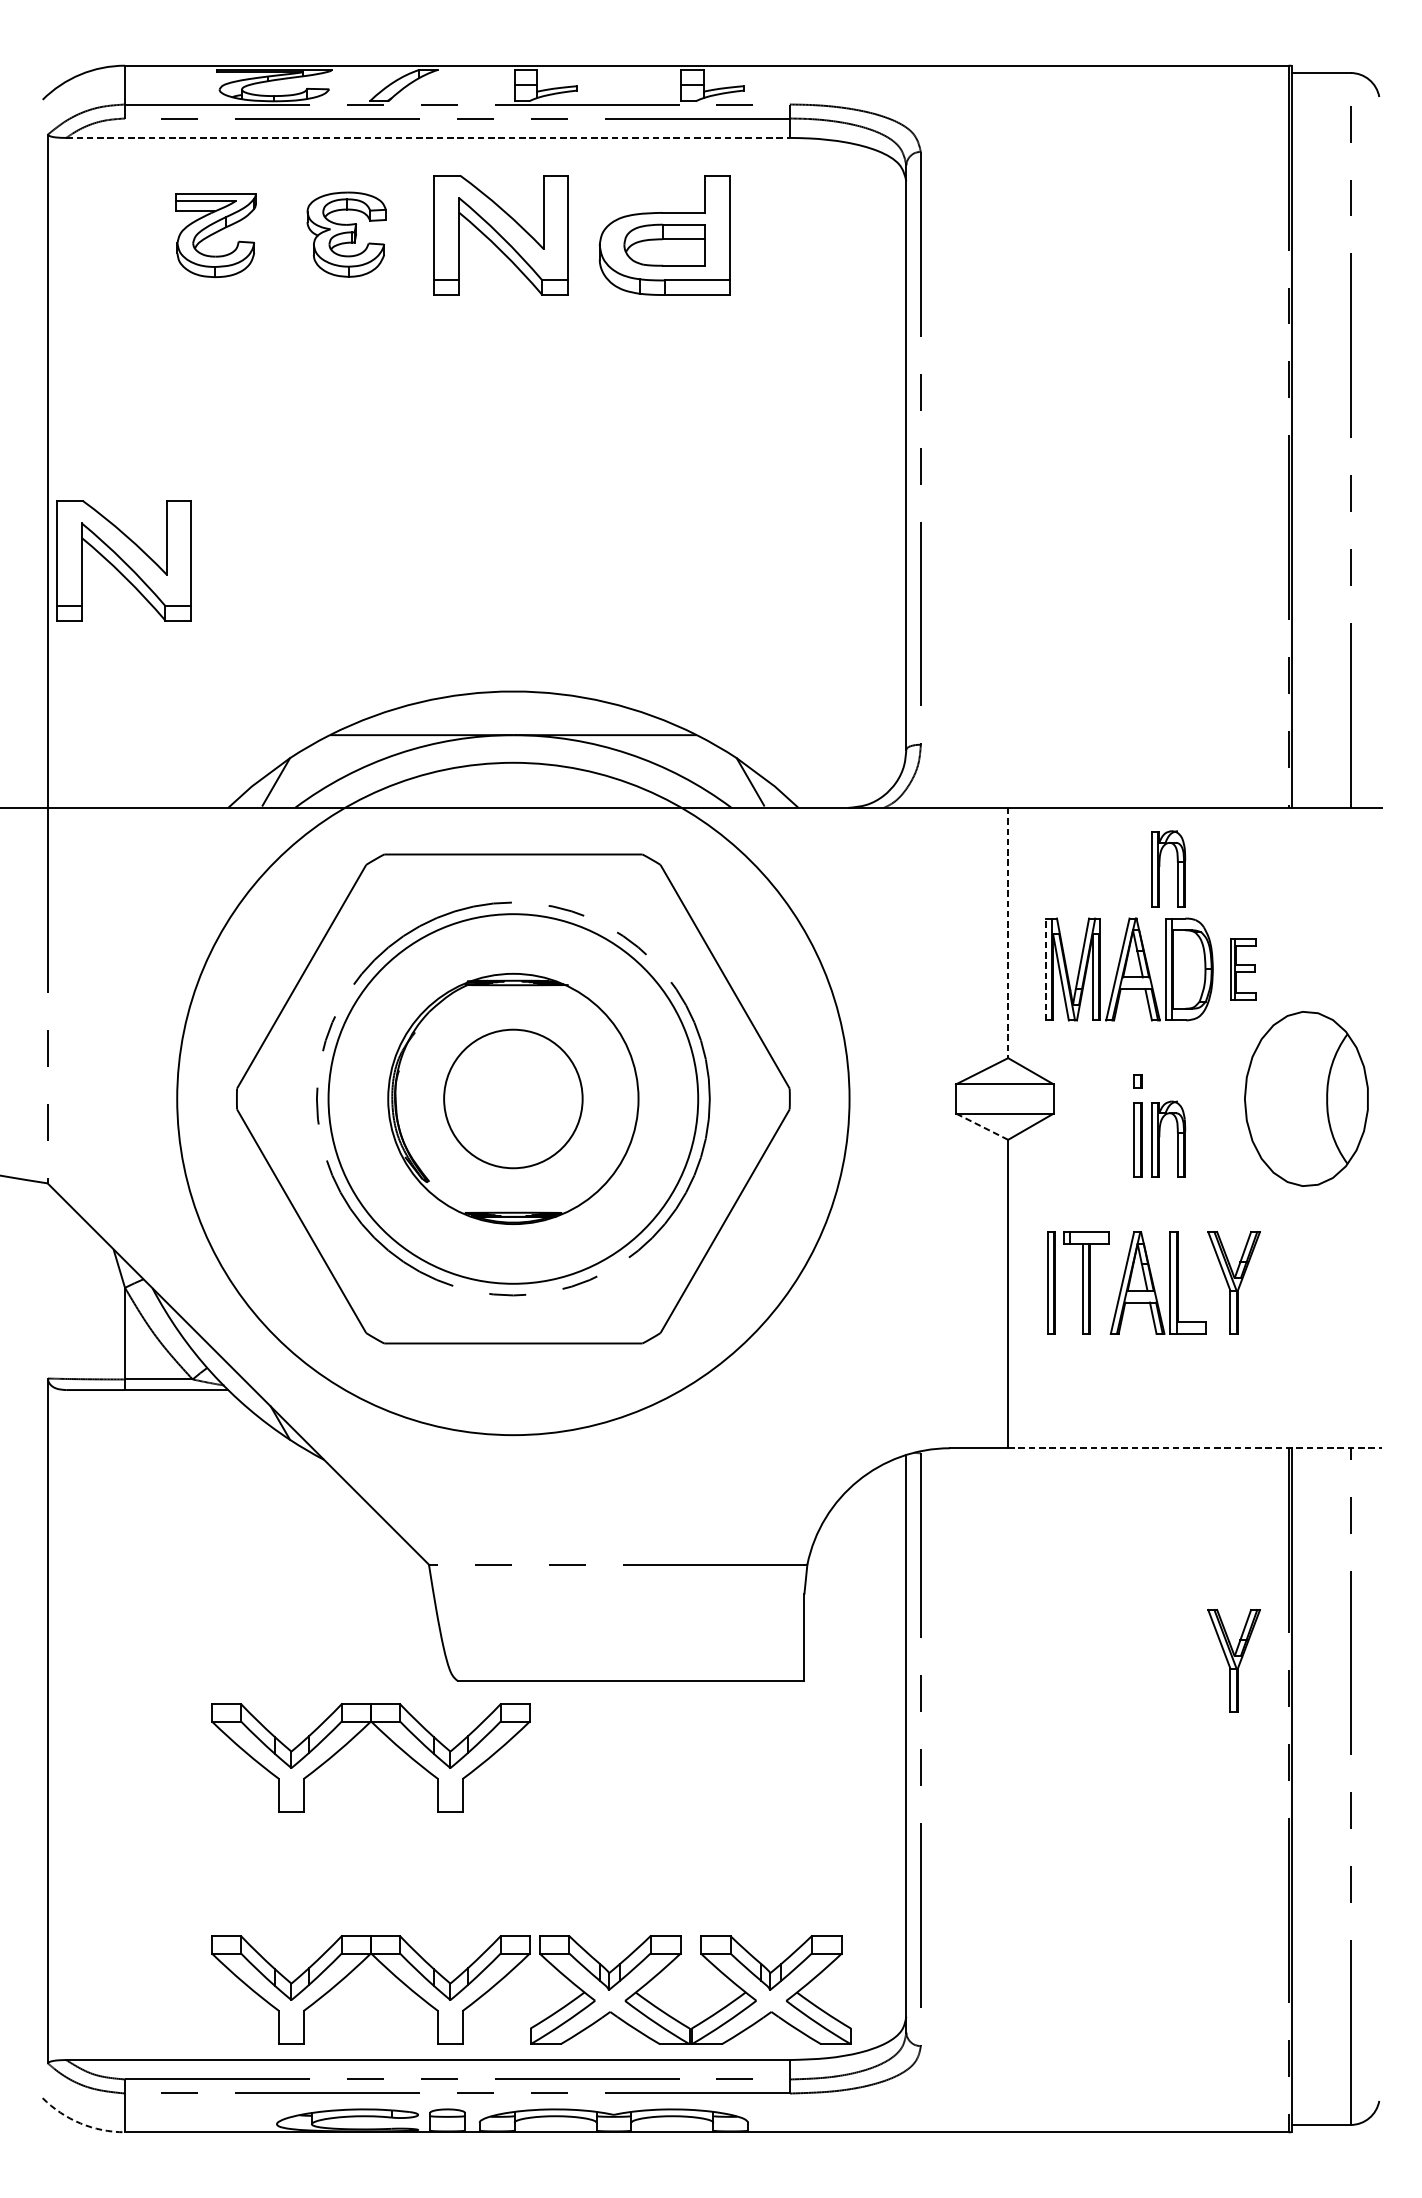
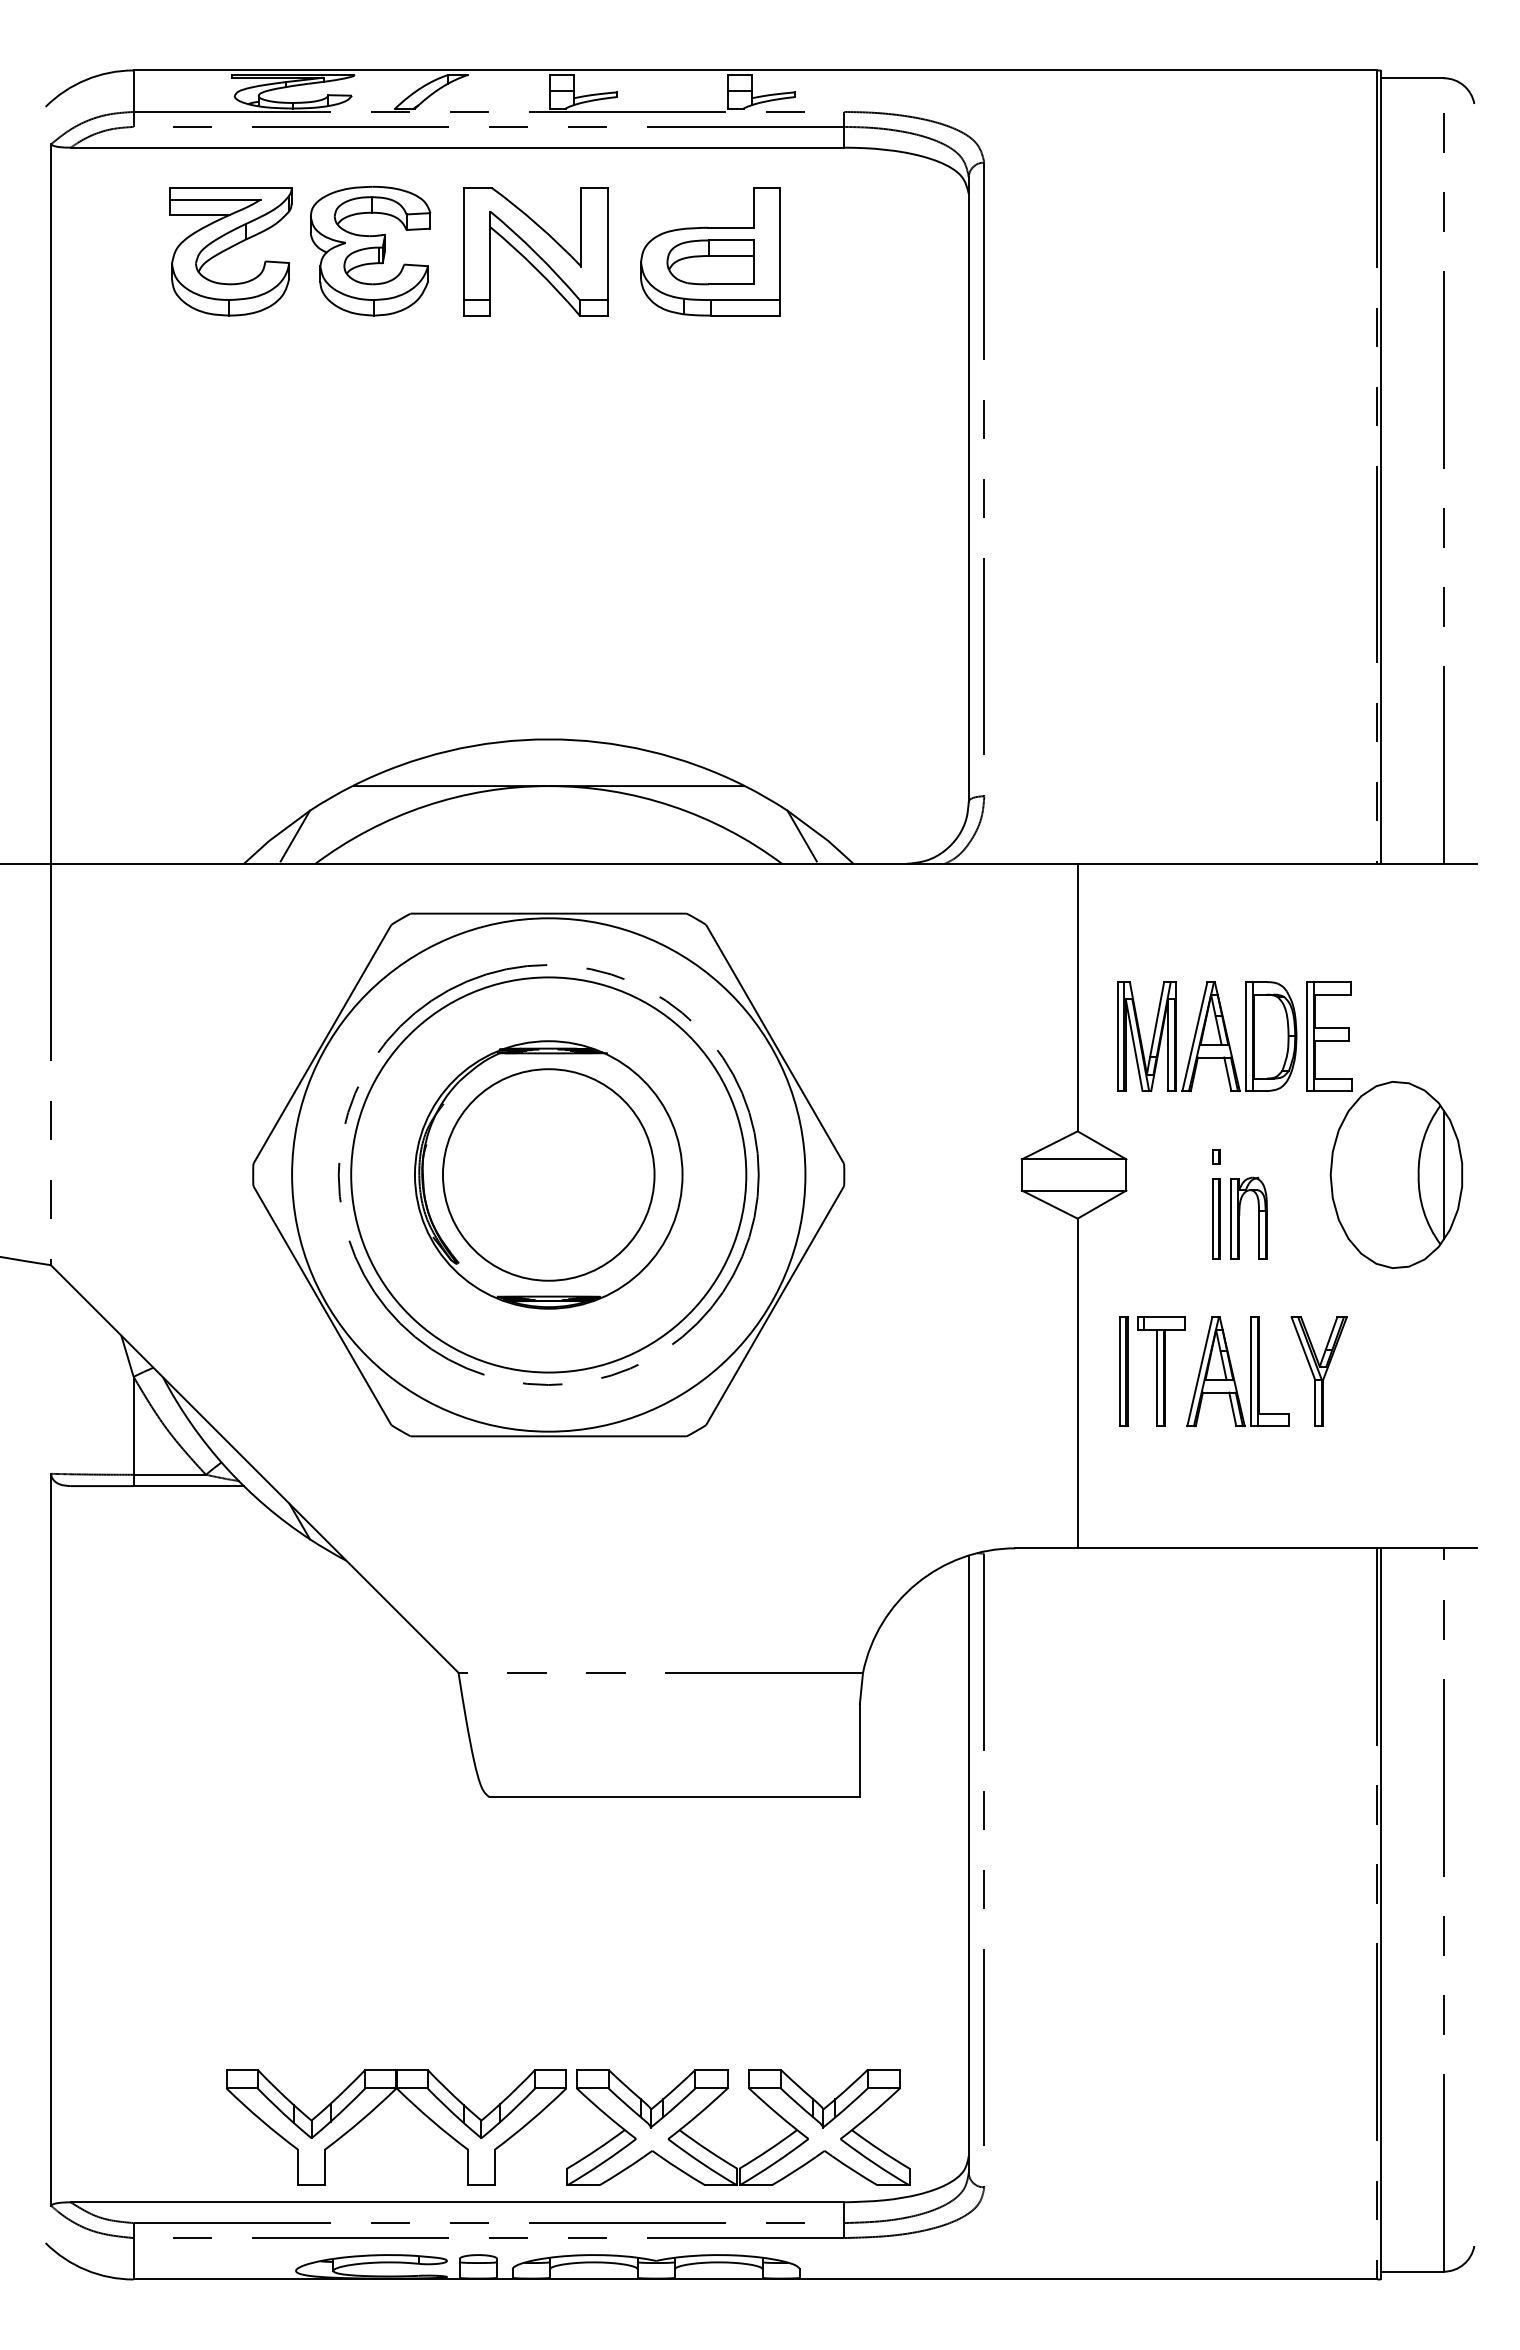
line: (428, 137) -> (457, 147), dashed -> solid
part: (346, 234) -> (370, 250), size x1.43
part: (215, 235) -> (230, 251), size x1.43
part: (123, 560) -> (132, 599), removed
part: (1160, 866) -> (1240, 926), removed
line: (1008, 932) -> (1077, 997), dashed -> solid
line: (1045, 969) -> (1117, 1036), dashed -> solid
part: (1243, 969) -> (1329, 1036), size x1.67
circle: (513, 1098) -> (548, 1174), size x0.71
circle: (513, 1098) -> (548, 1174), size x1.43
line: (1350, 1098) -> (1443, 1174), added
line: (981, 1126) -> (1049, 1204), dashed -> solid
line: (1195, 1448) -> (1277, 1548), dashed -> solid
part: (1233, 1660) -> (1318, 1775), removed
part: (353, 1739) -> (377, 1859), removed
arc: (80, 2123) -> (85, 2270), dashed -> solid

